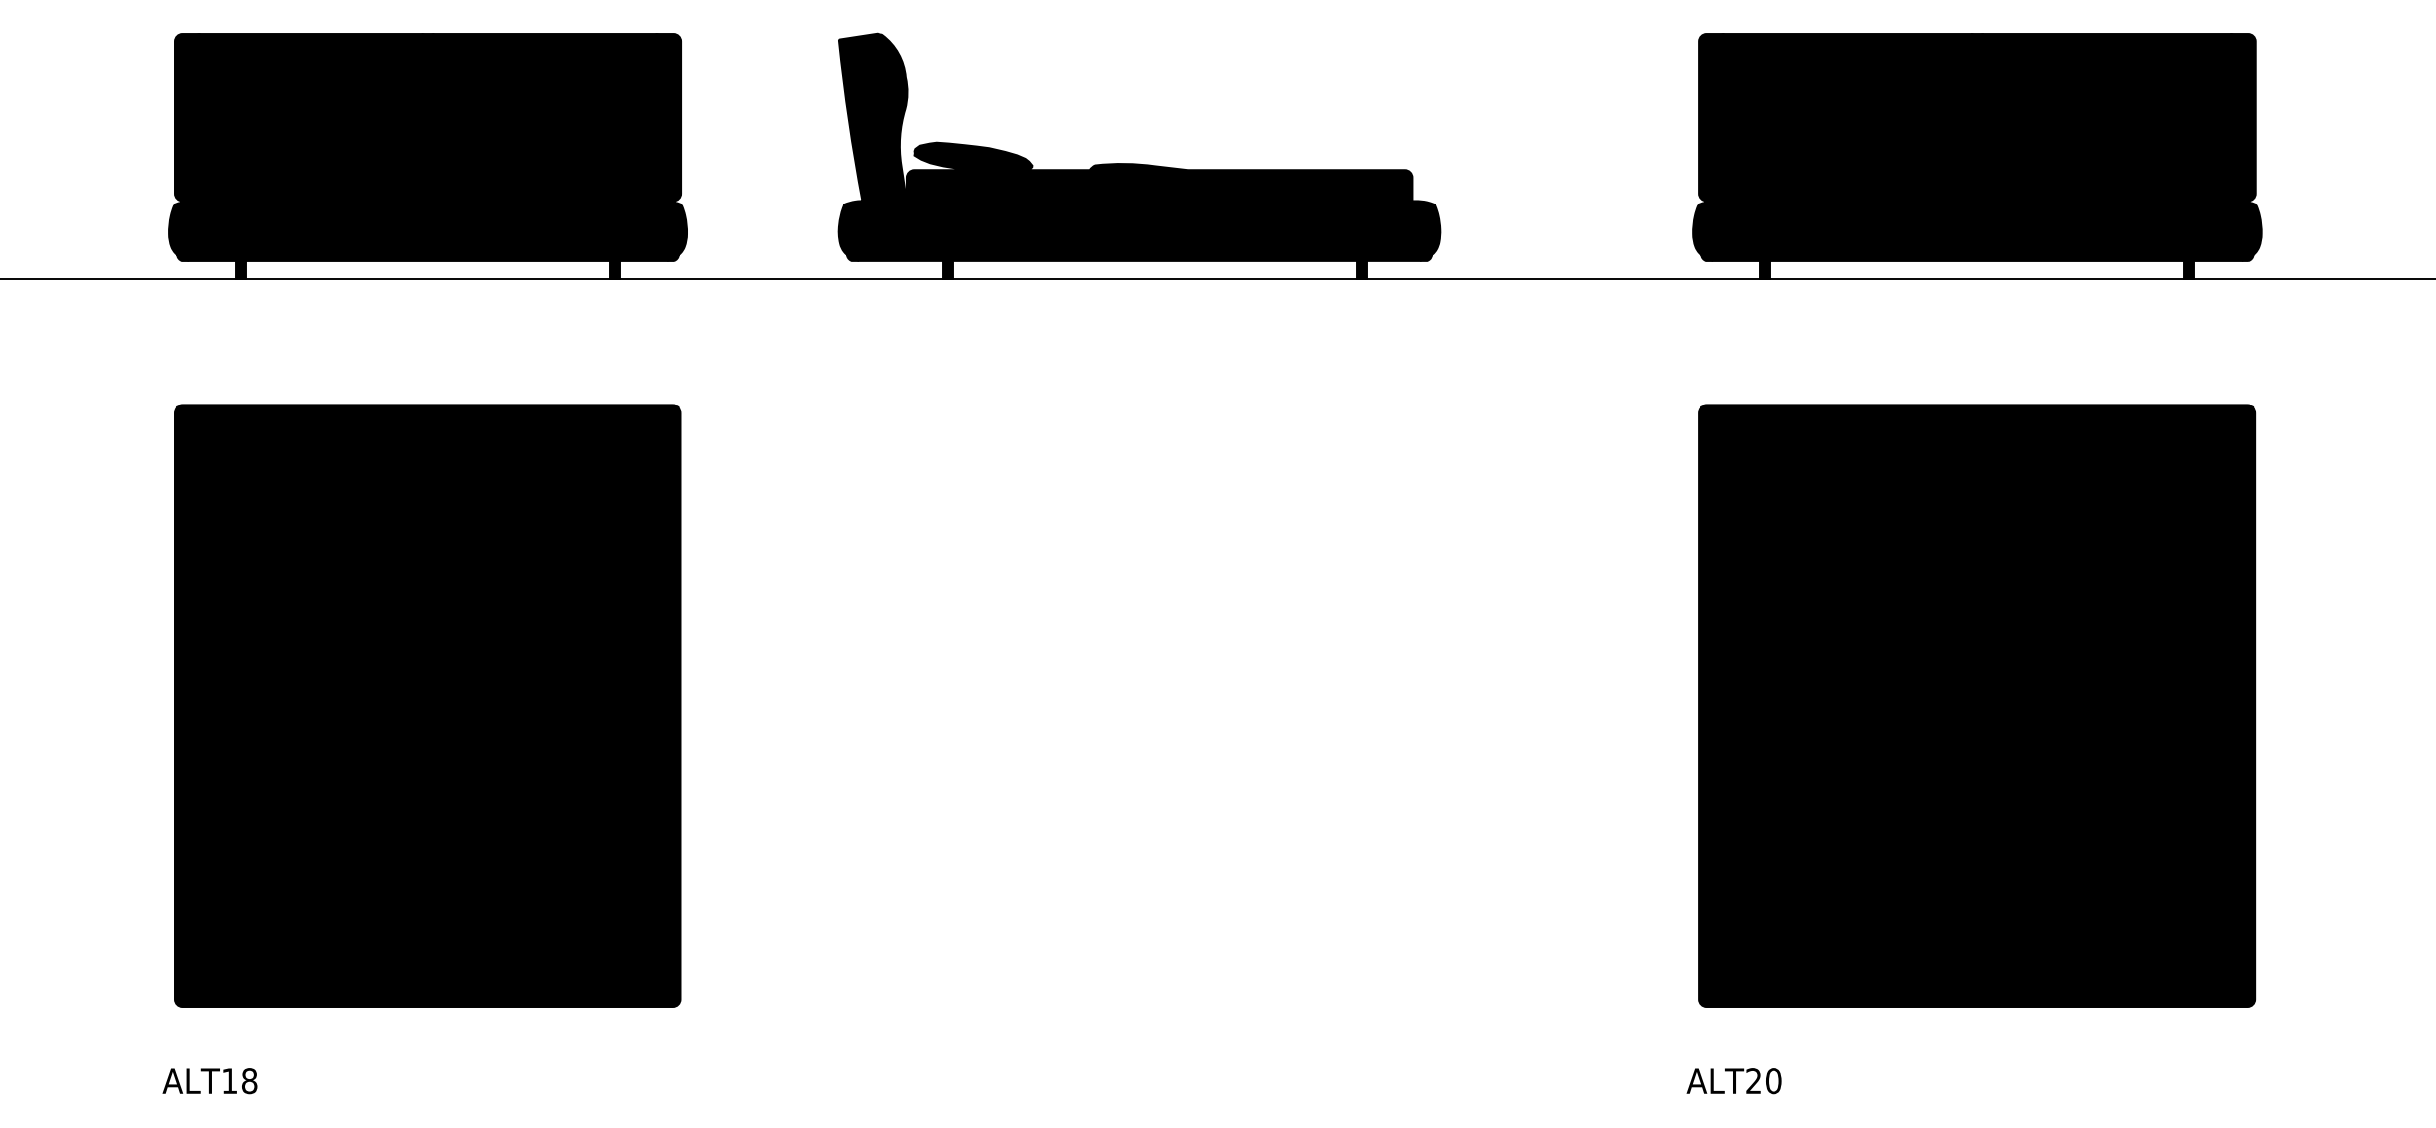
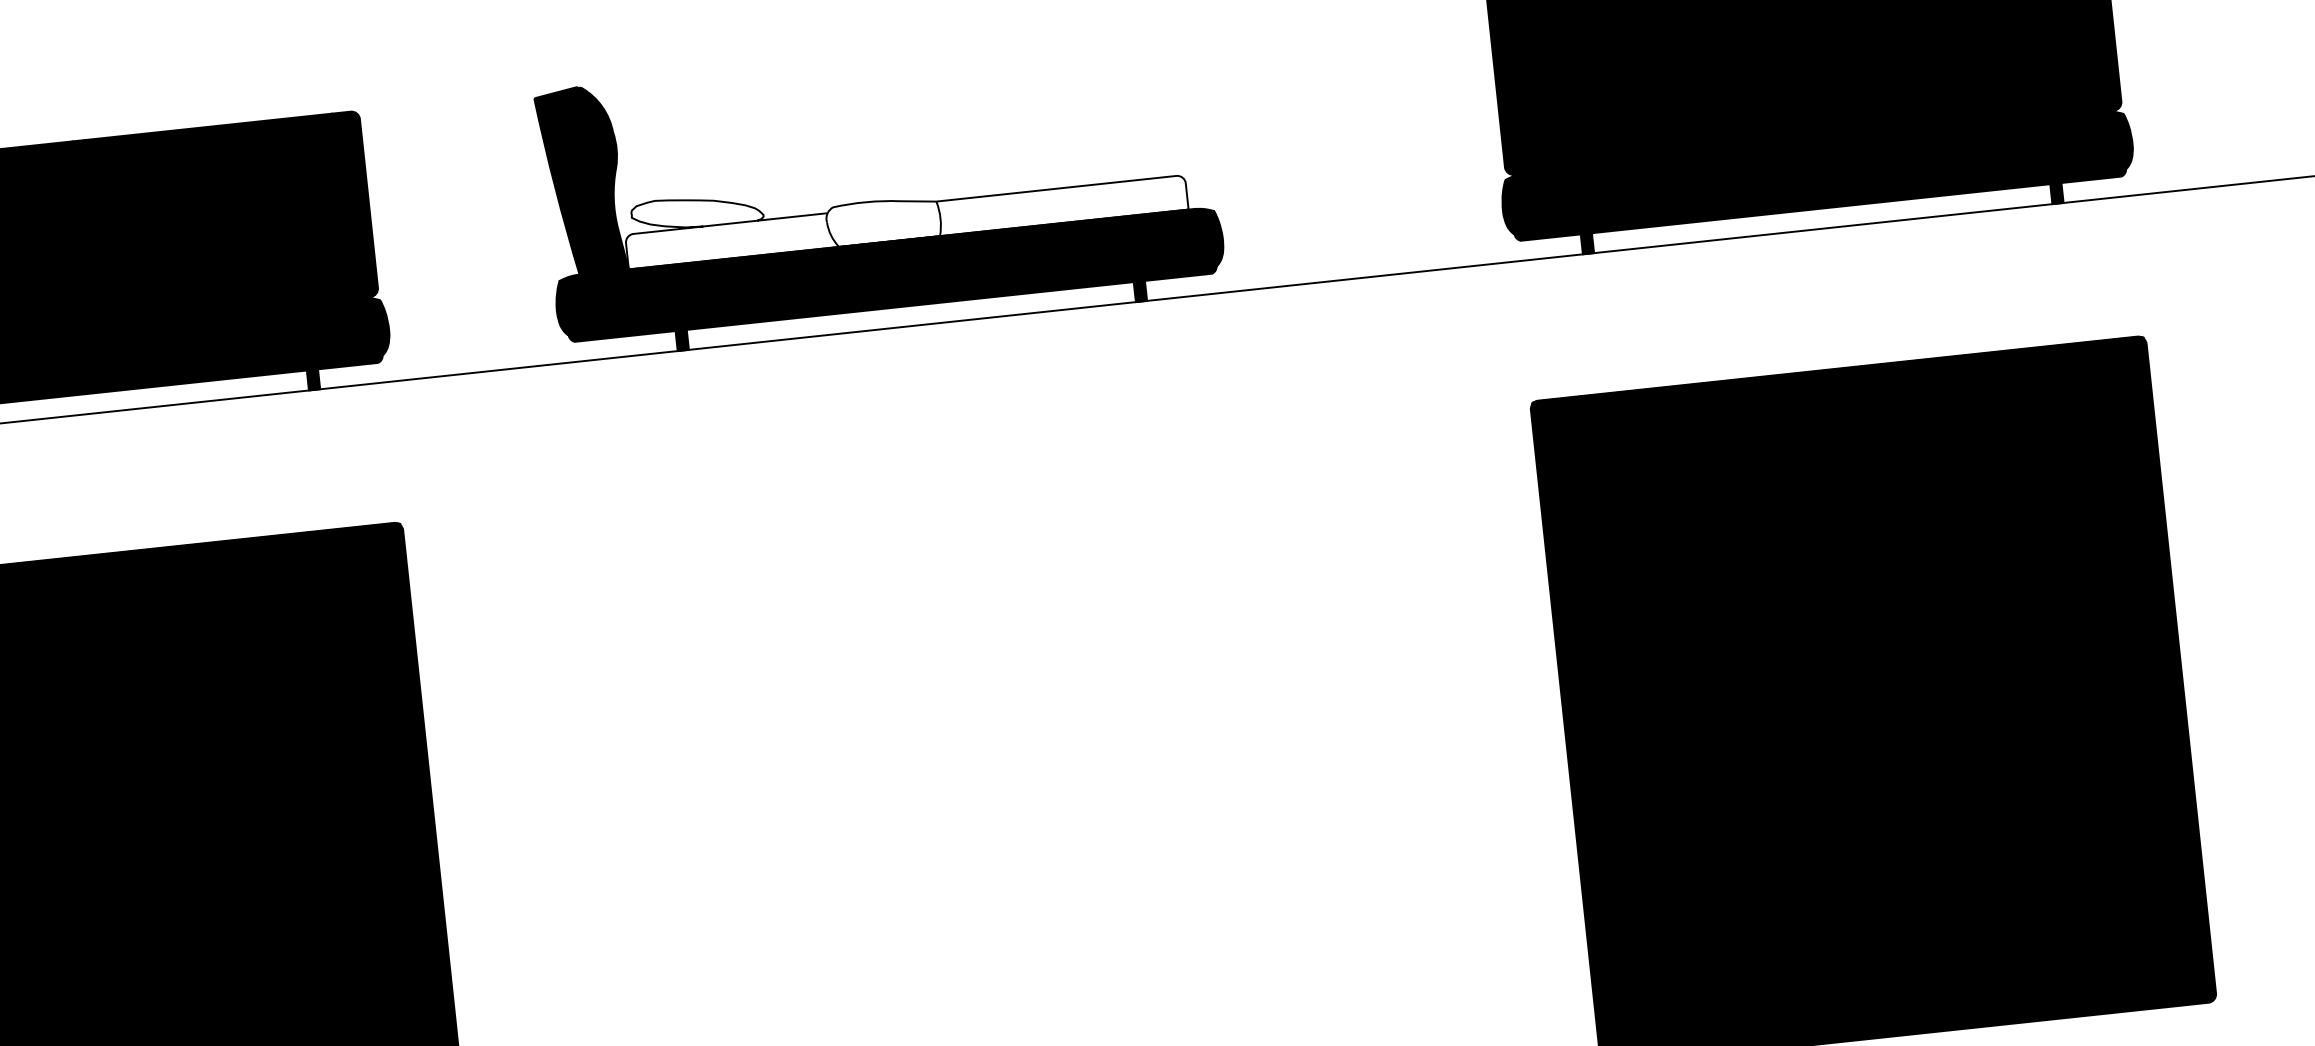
fill: (1159, 171) -> (904, 206), removed

